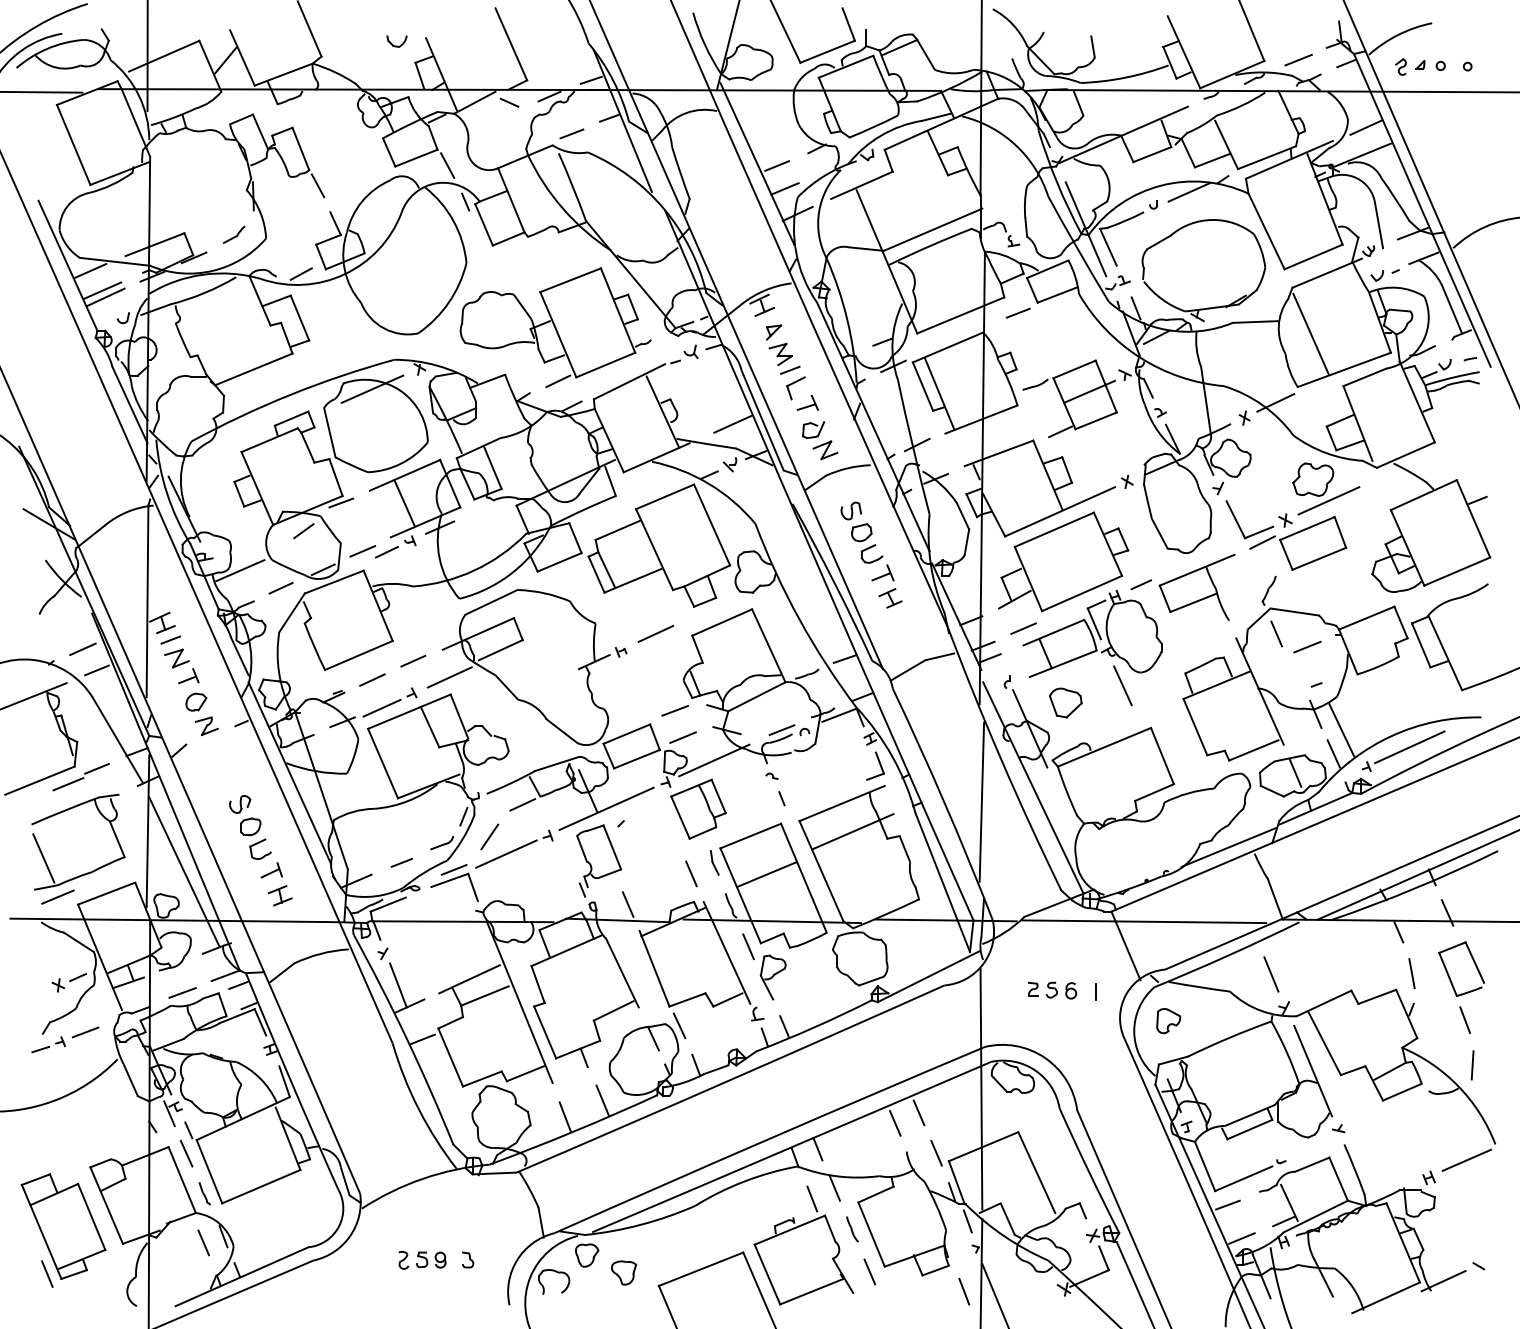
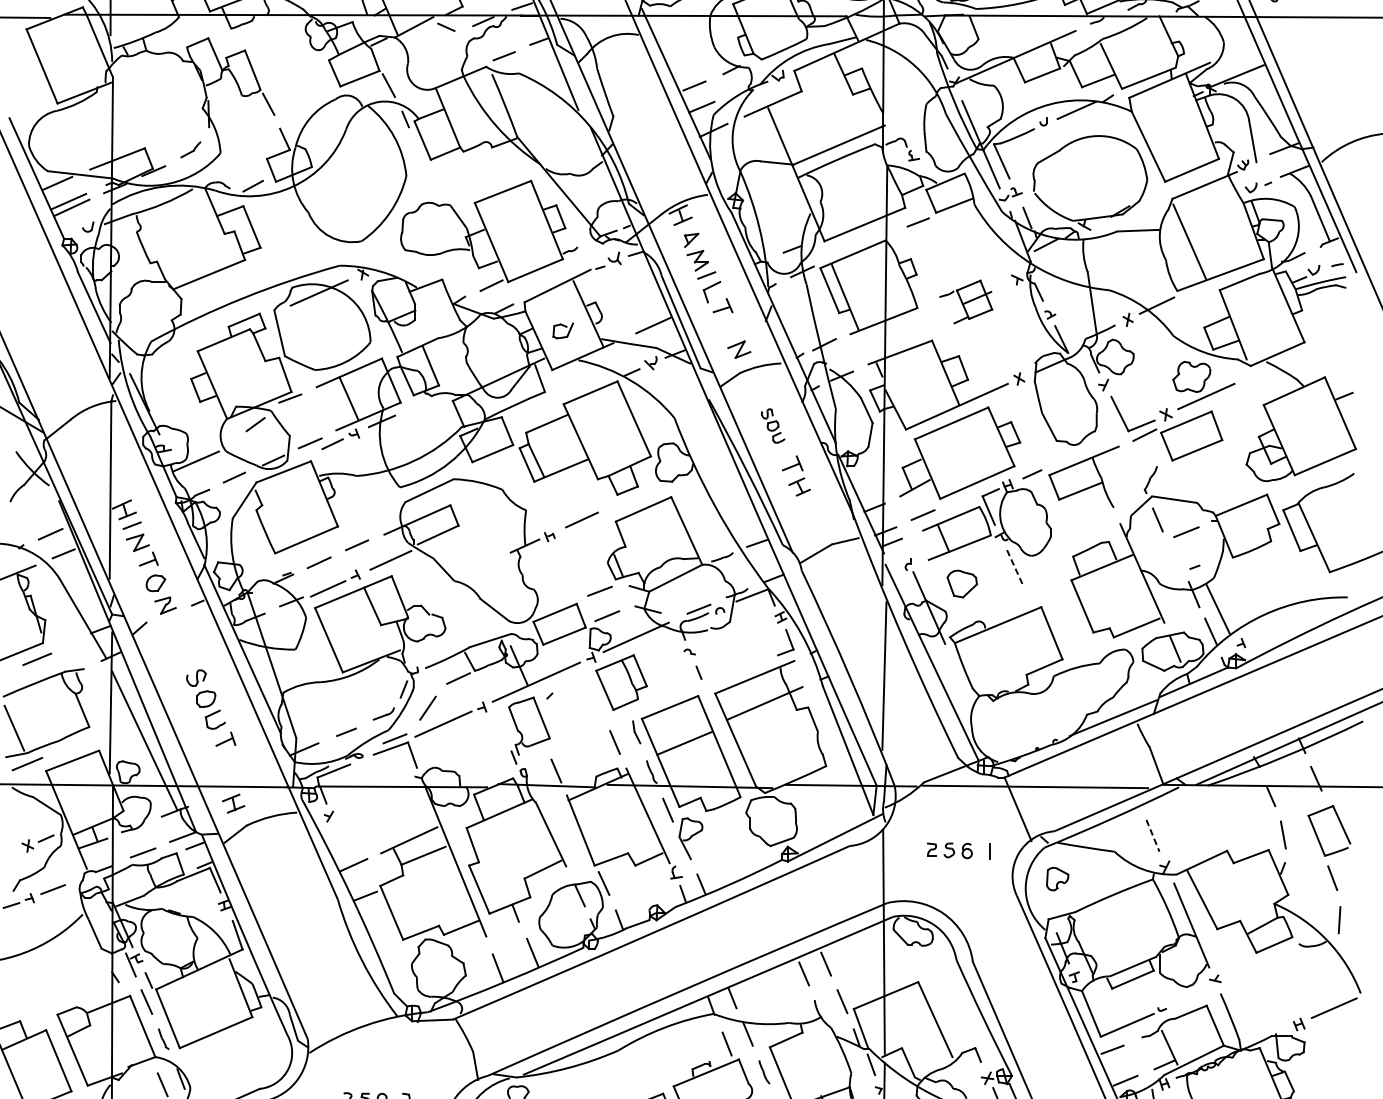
line: (1365, 127) -> (1240, 50), removed
part: (1069, 398) -> (965, 301), size x0.6
part: (813, 429) -> (563, 330), moved
part: (861, 532) -> (772, 425), size x0.6
line: (1123, 686) -> (1015, 568), solid -> dashed
line: (1409, 747) -> (1281, 625), removed
line: (96, 768) -> (63, 644), removed
part: (279, 895) -> (232, 803), moved
line: (1271, 974) -> (1153, 835), solid -> dashed
line: (398, 985) -> (343, 846), removed

